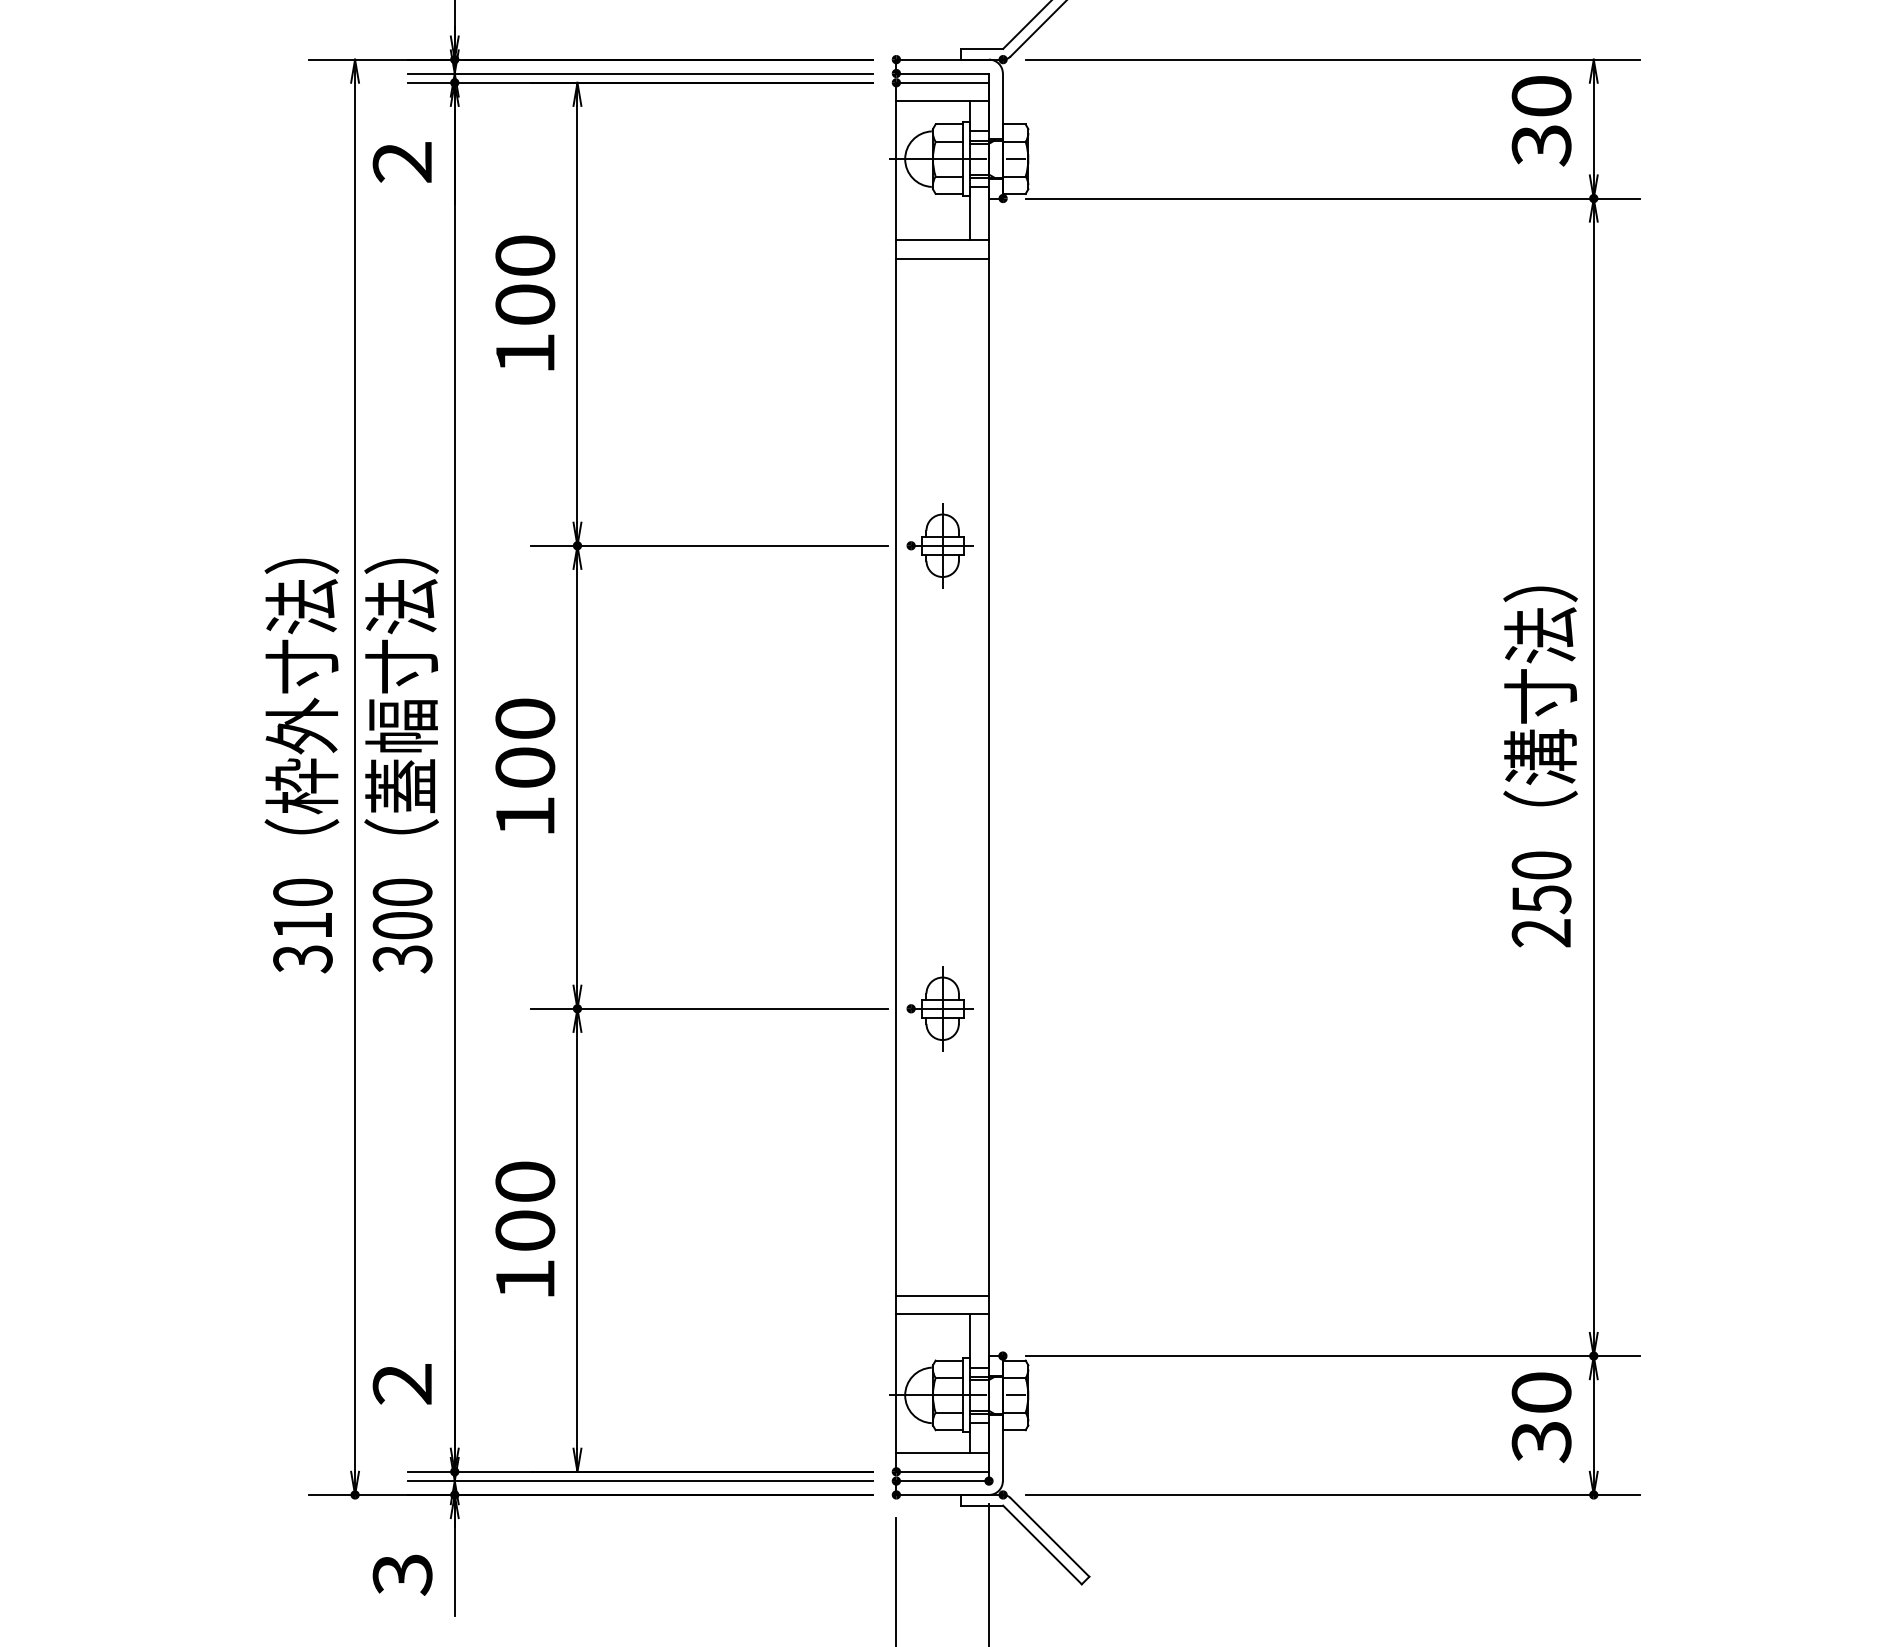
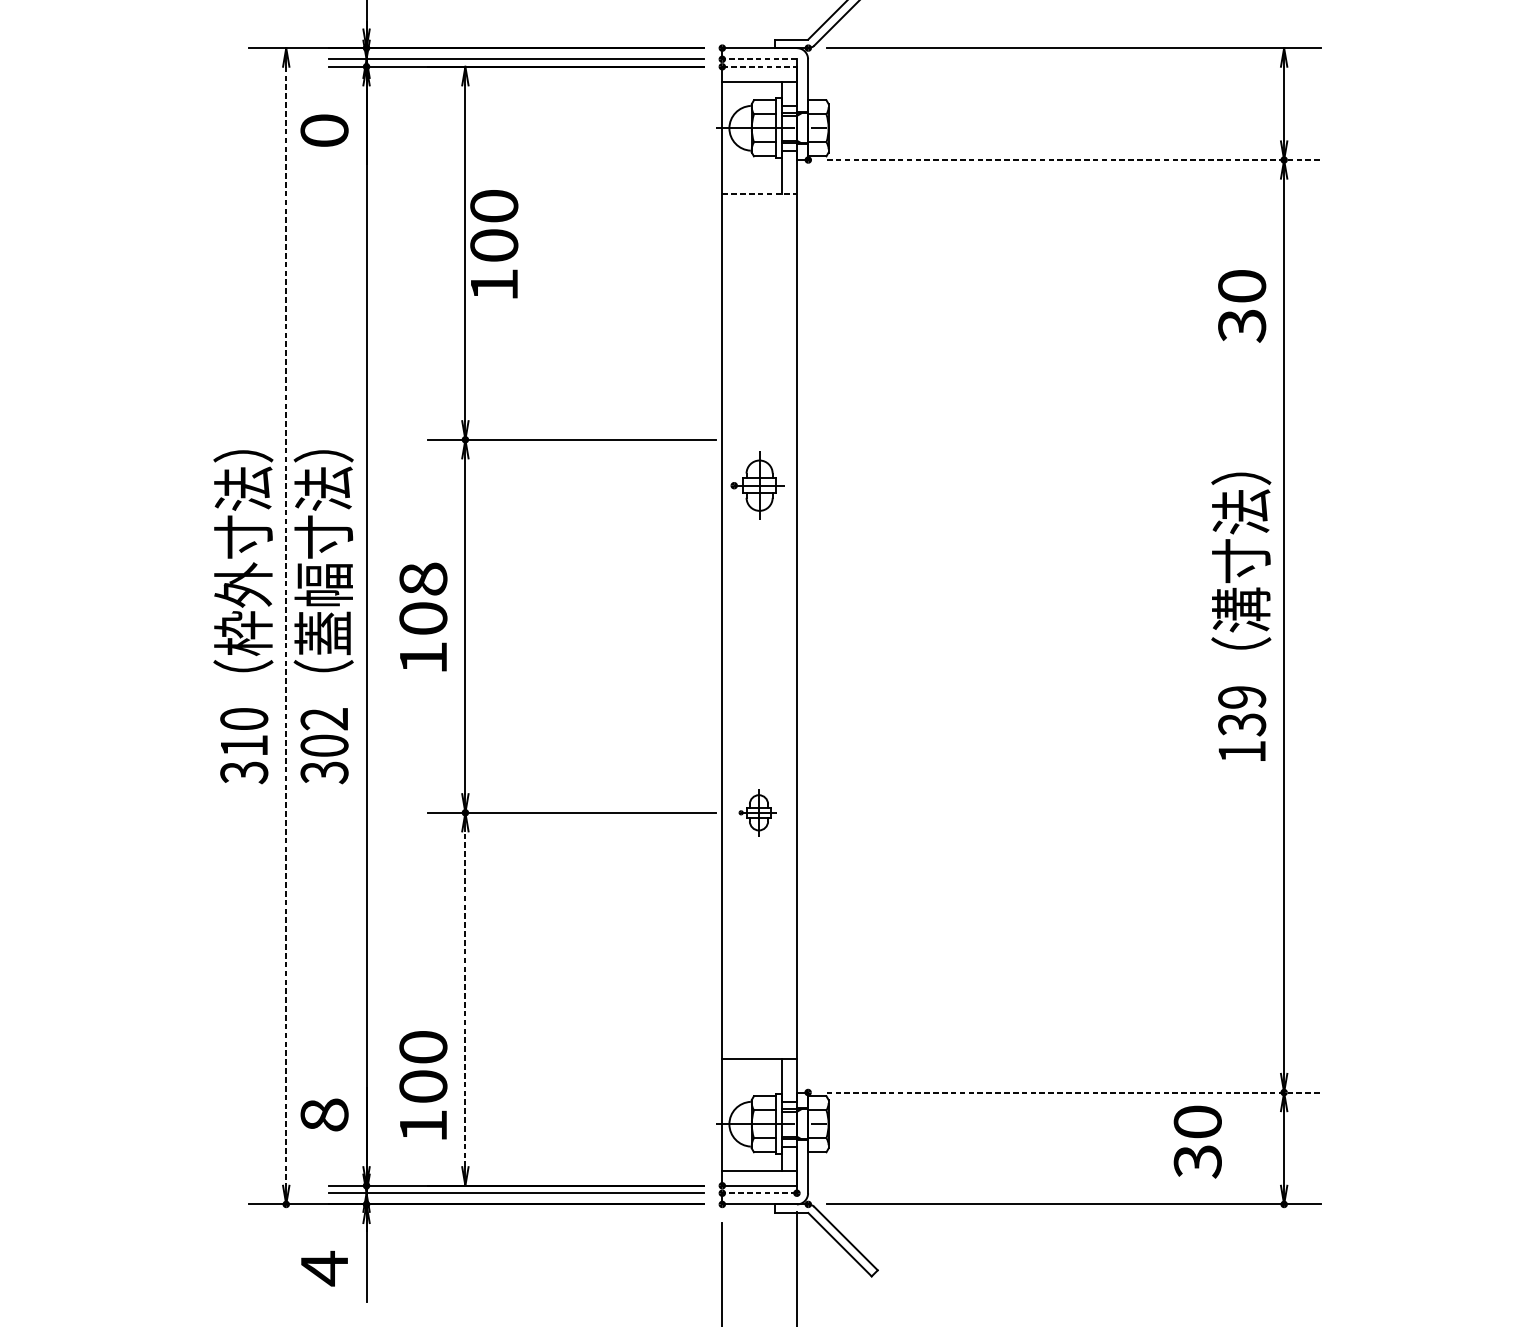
line: (942, 73) -> (759, 59), solid -> dashed
line: (943, 82) -> (760, 66), solid -> dashed
text: (1541, 121) -> (1242, 306), moved
text: (402, 162) -> (324, 130), 2 -> 0
line: (1333, 198) -> (1074, 159), solid -> dashed
line: (943, 240) -> (760, 193), solid -> dashed
line: (942, 258) -> (759, 208), removed
text: (525, 302) -> (494, 243), moved
part: (939, 545) -> (757, 485), moved
text: (525, 718) -> (423, 578), 100 -> 108
line: (355, 777) -> (286, 626), solid -> dashed
text: (402, 892) -> (324, 719), 300 -> 302
text: (1541, 899) -> (1242, 724), 250 -> 139
part: (939, 1008) -> (757, 812), size x0.7
text: (525, 1228) -> (423, 1084), moved
line: (577, 1239) -> (465, 998), solid -> dashed
line: (942, 1295) -> (759, 1043), removed
line: (1333, 1356) -> (1074, 1092), solid -> dashed
text: (402, 1383) -> (324, 1114), 2 -> 8
text: (1541, 1417) -> (1197, 1142), moved
line: (942, 1481) -> (759, 1193), solid -> dashed
text: (402, 1574) -> (324, 1268), 3 -> 4

